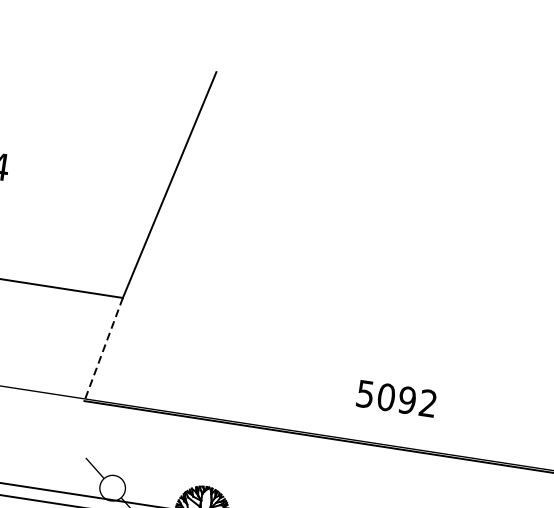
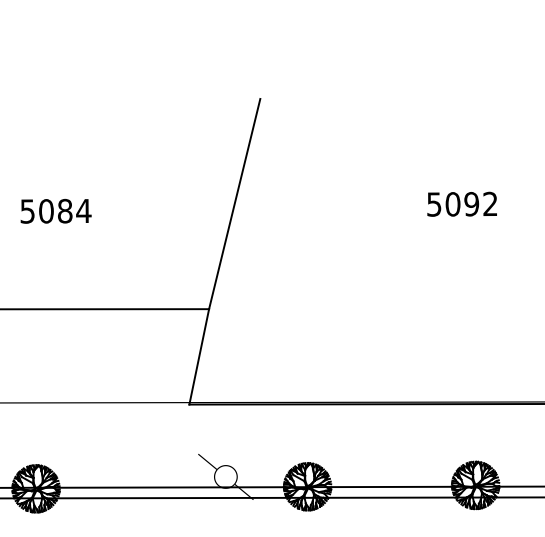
line: (104, 349) -> (199, 356), dashed -> solid
text: (396, 397) -> (461, 203), moved

